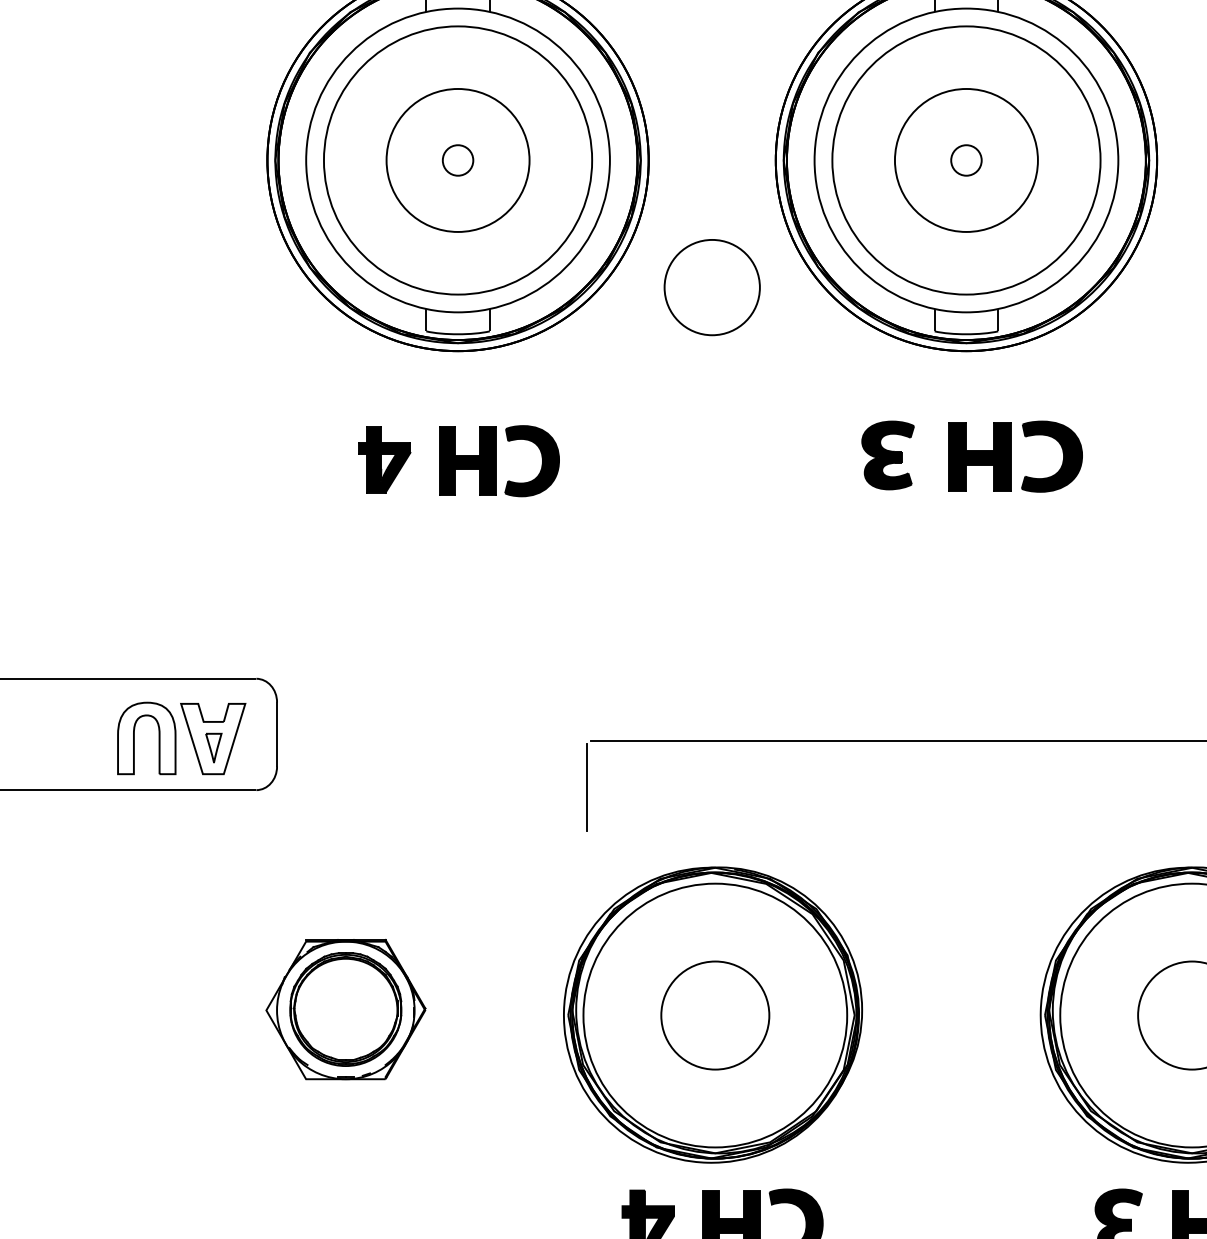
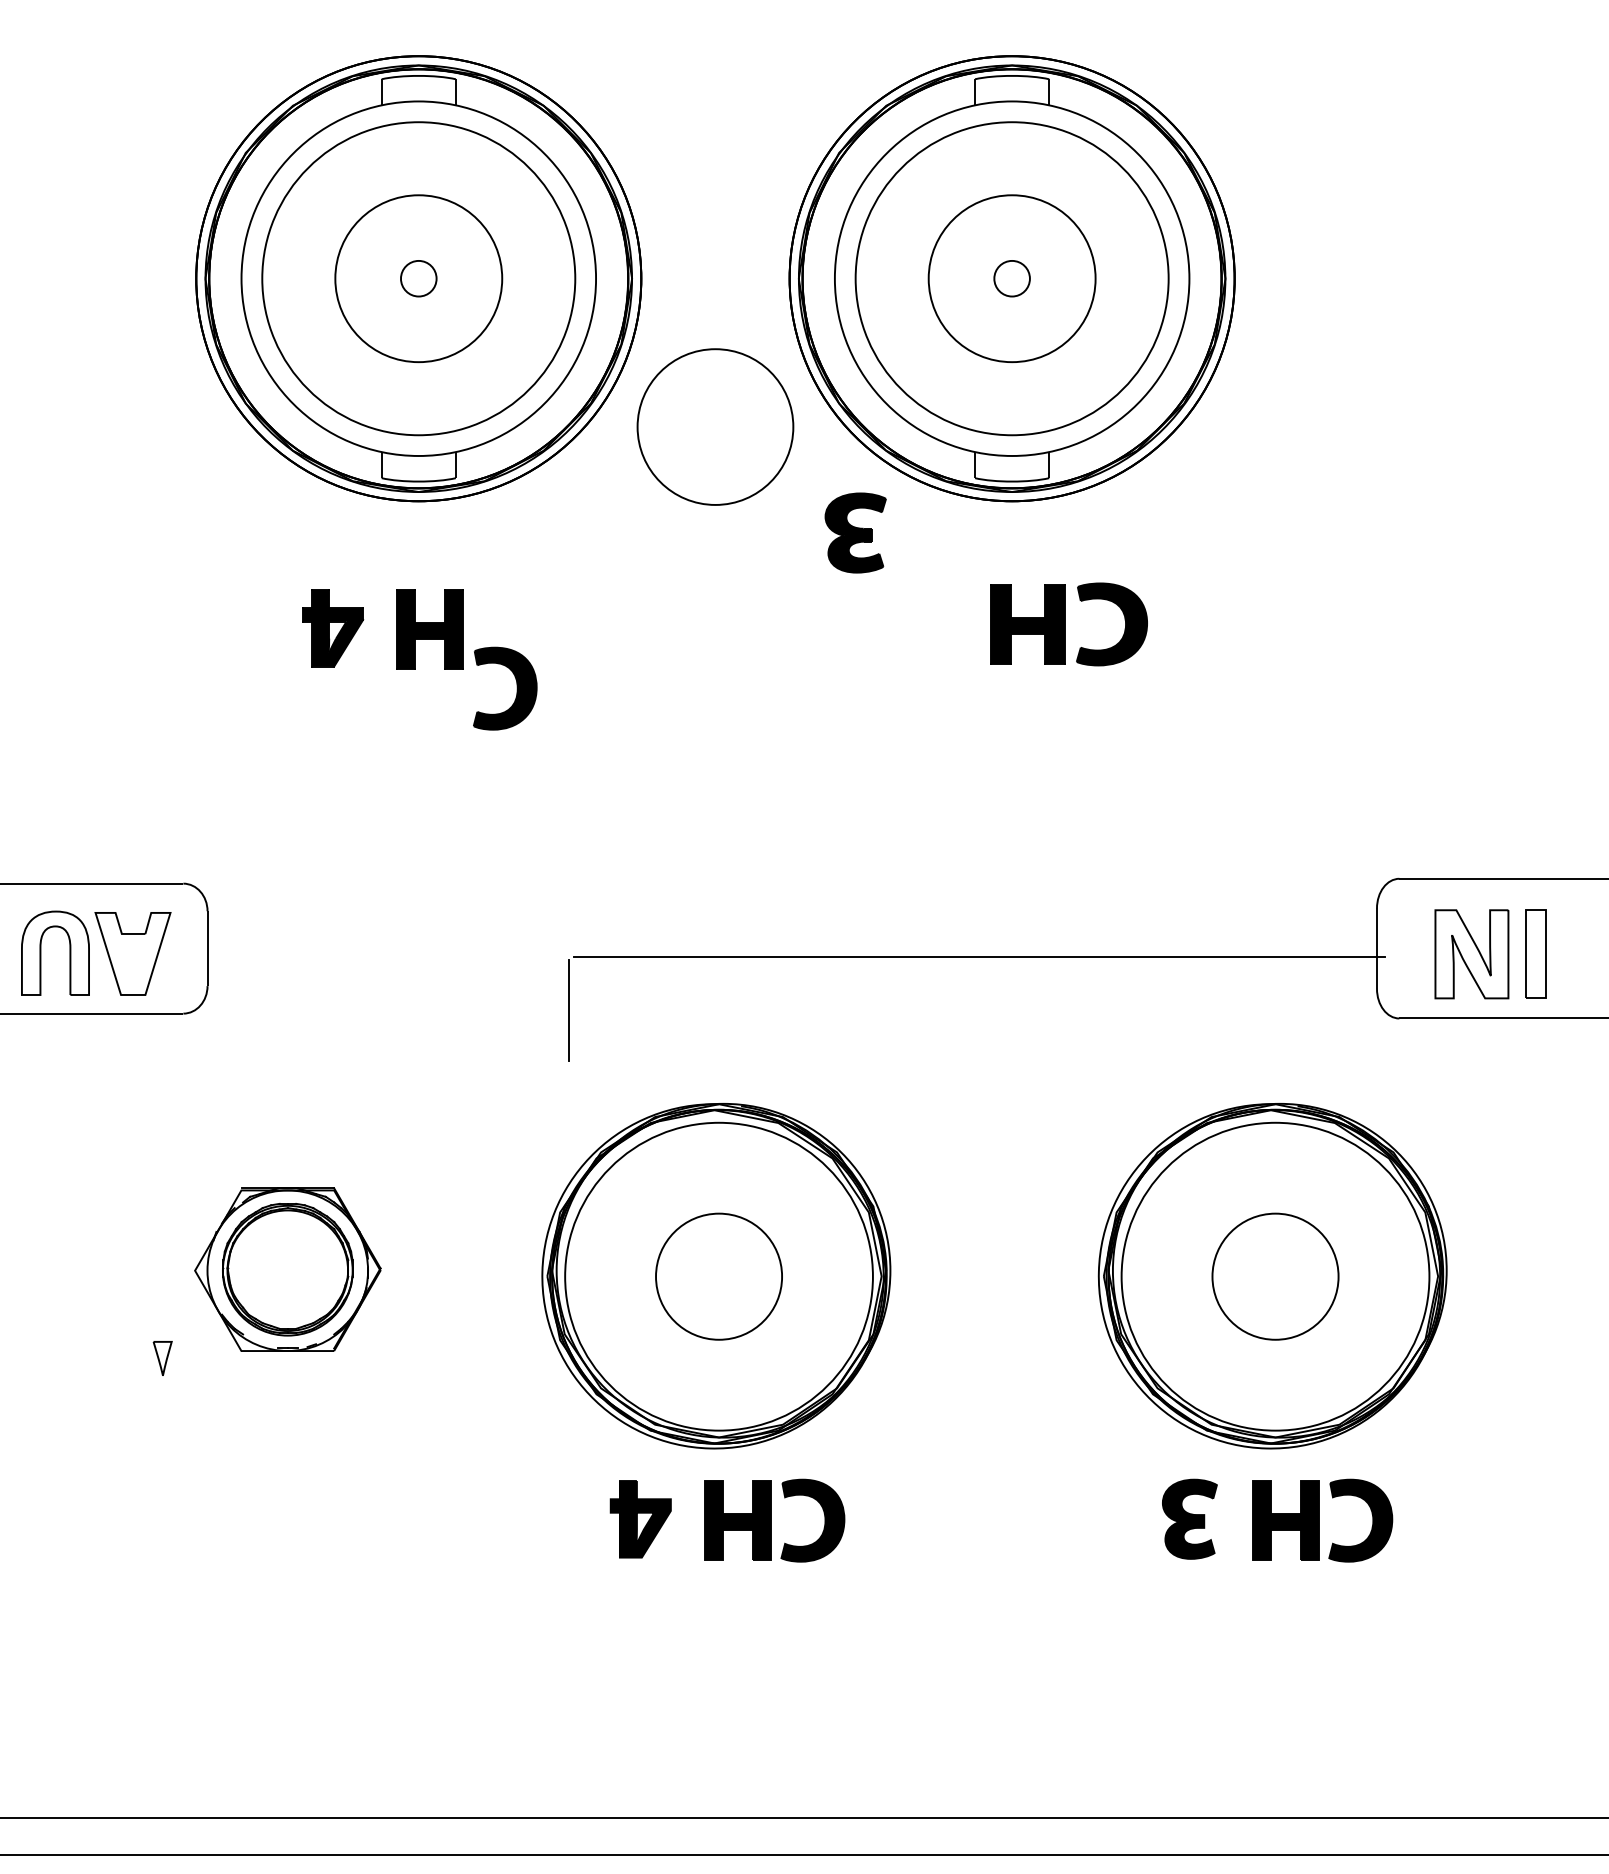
circle: (712, 287) -> (715, 426), size x1.4
part: (887, 455) -> (855, 532), moved
part: (541, 461) -> (516, 688), moved
part: (213, 748) -> (162, 1358), moved

